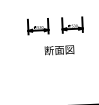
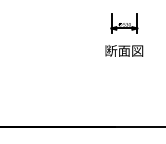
part: (38, 26) -> (80, 23), removed
text: (59, 49) -> (124, 50), moved

